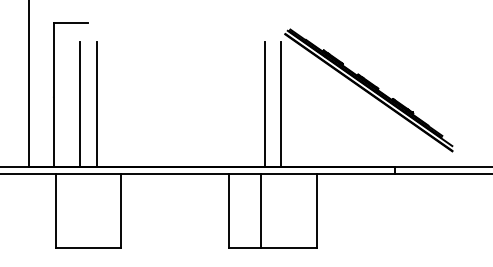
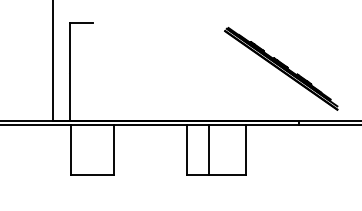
line: (80, 104) -> (87, 78), removed
line: (96, 104) -> (98, 78), removed
line: (265, 104) -> (211, 78), removed
line: (281, 104) -> (222, 78), removed

